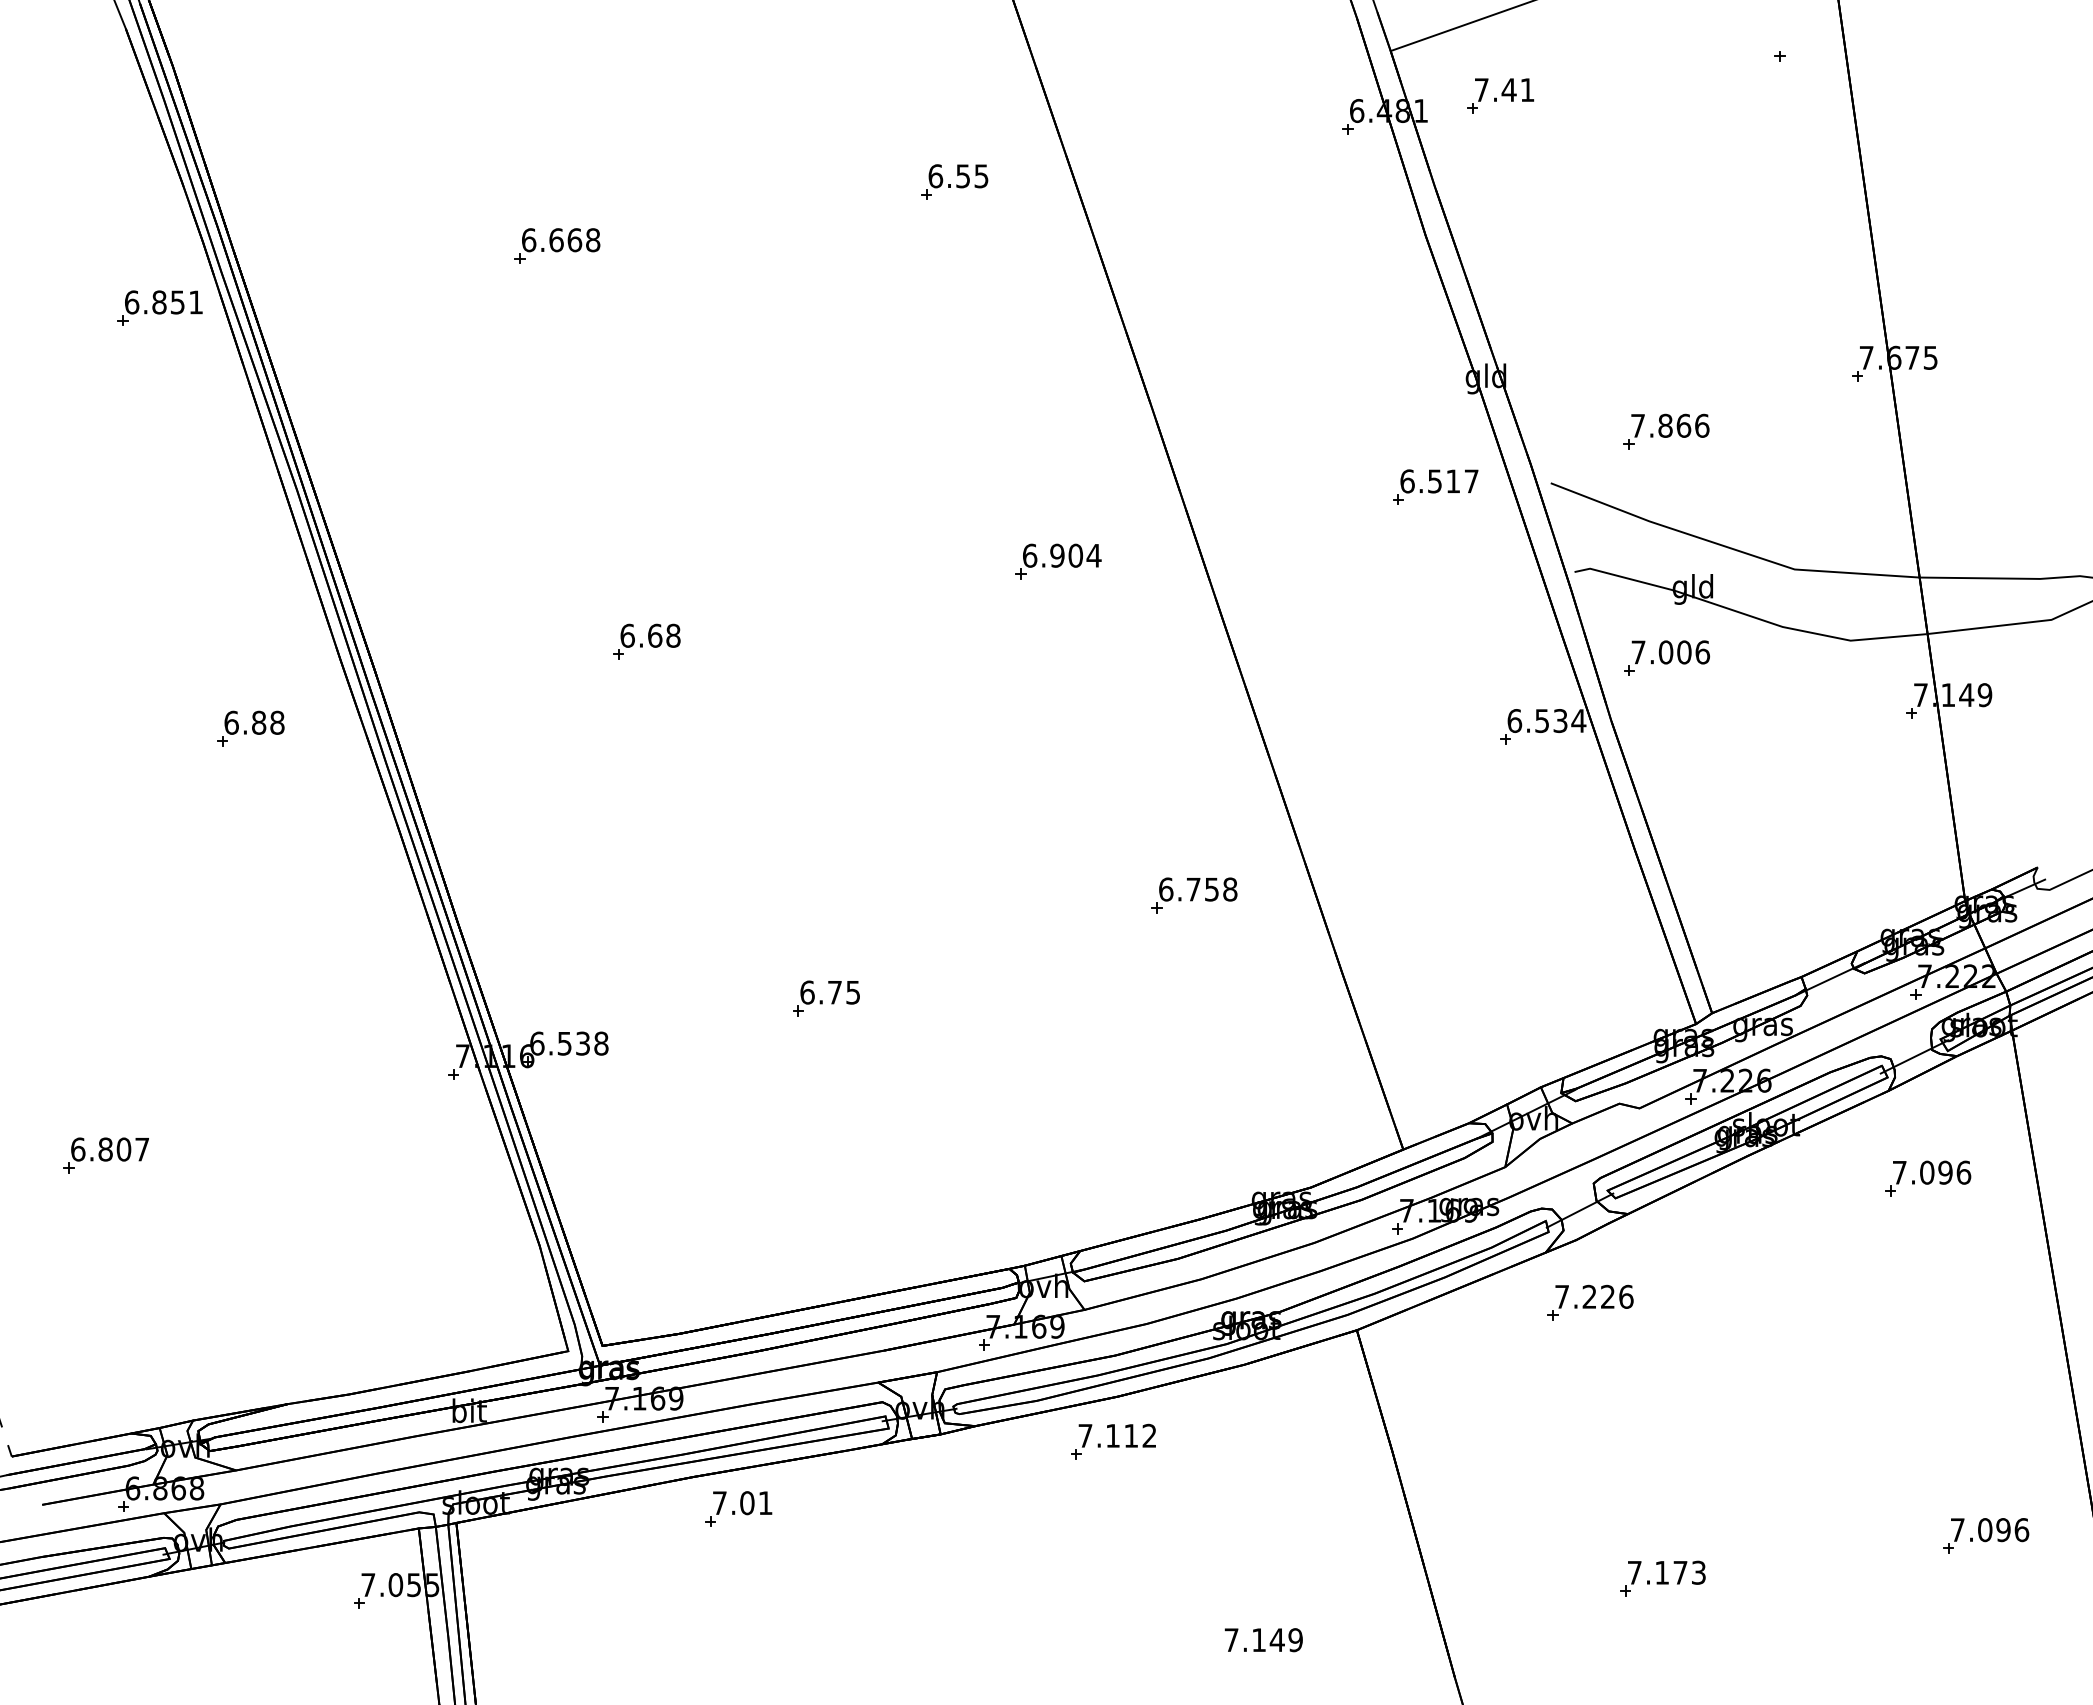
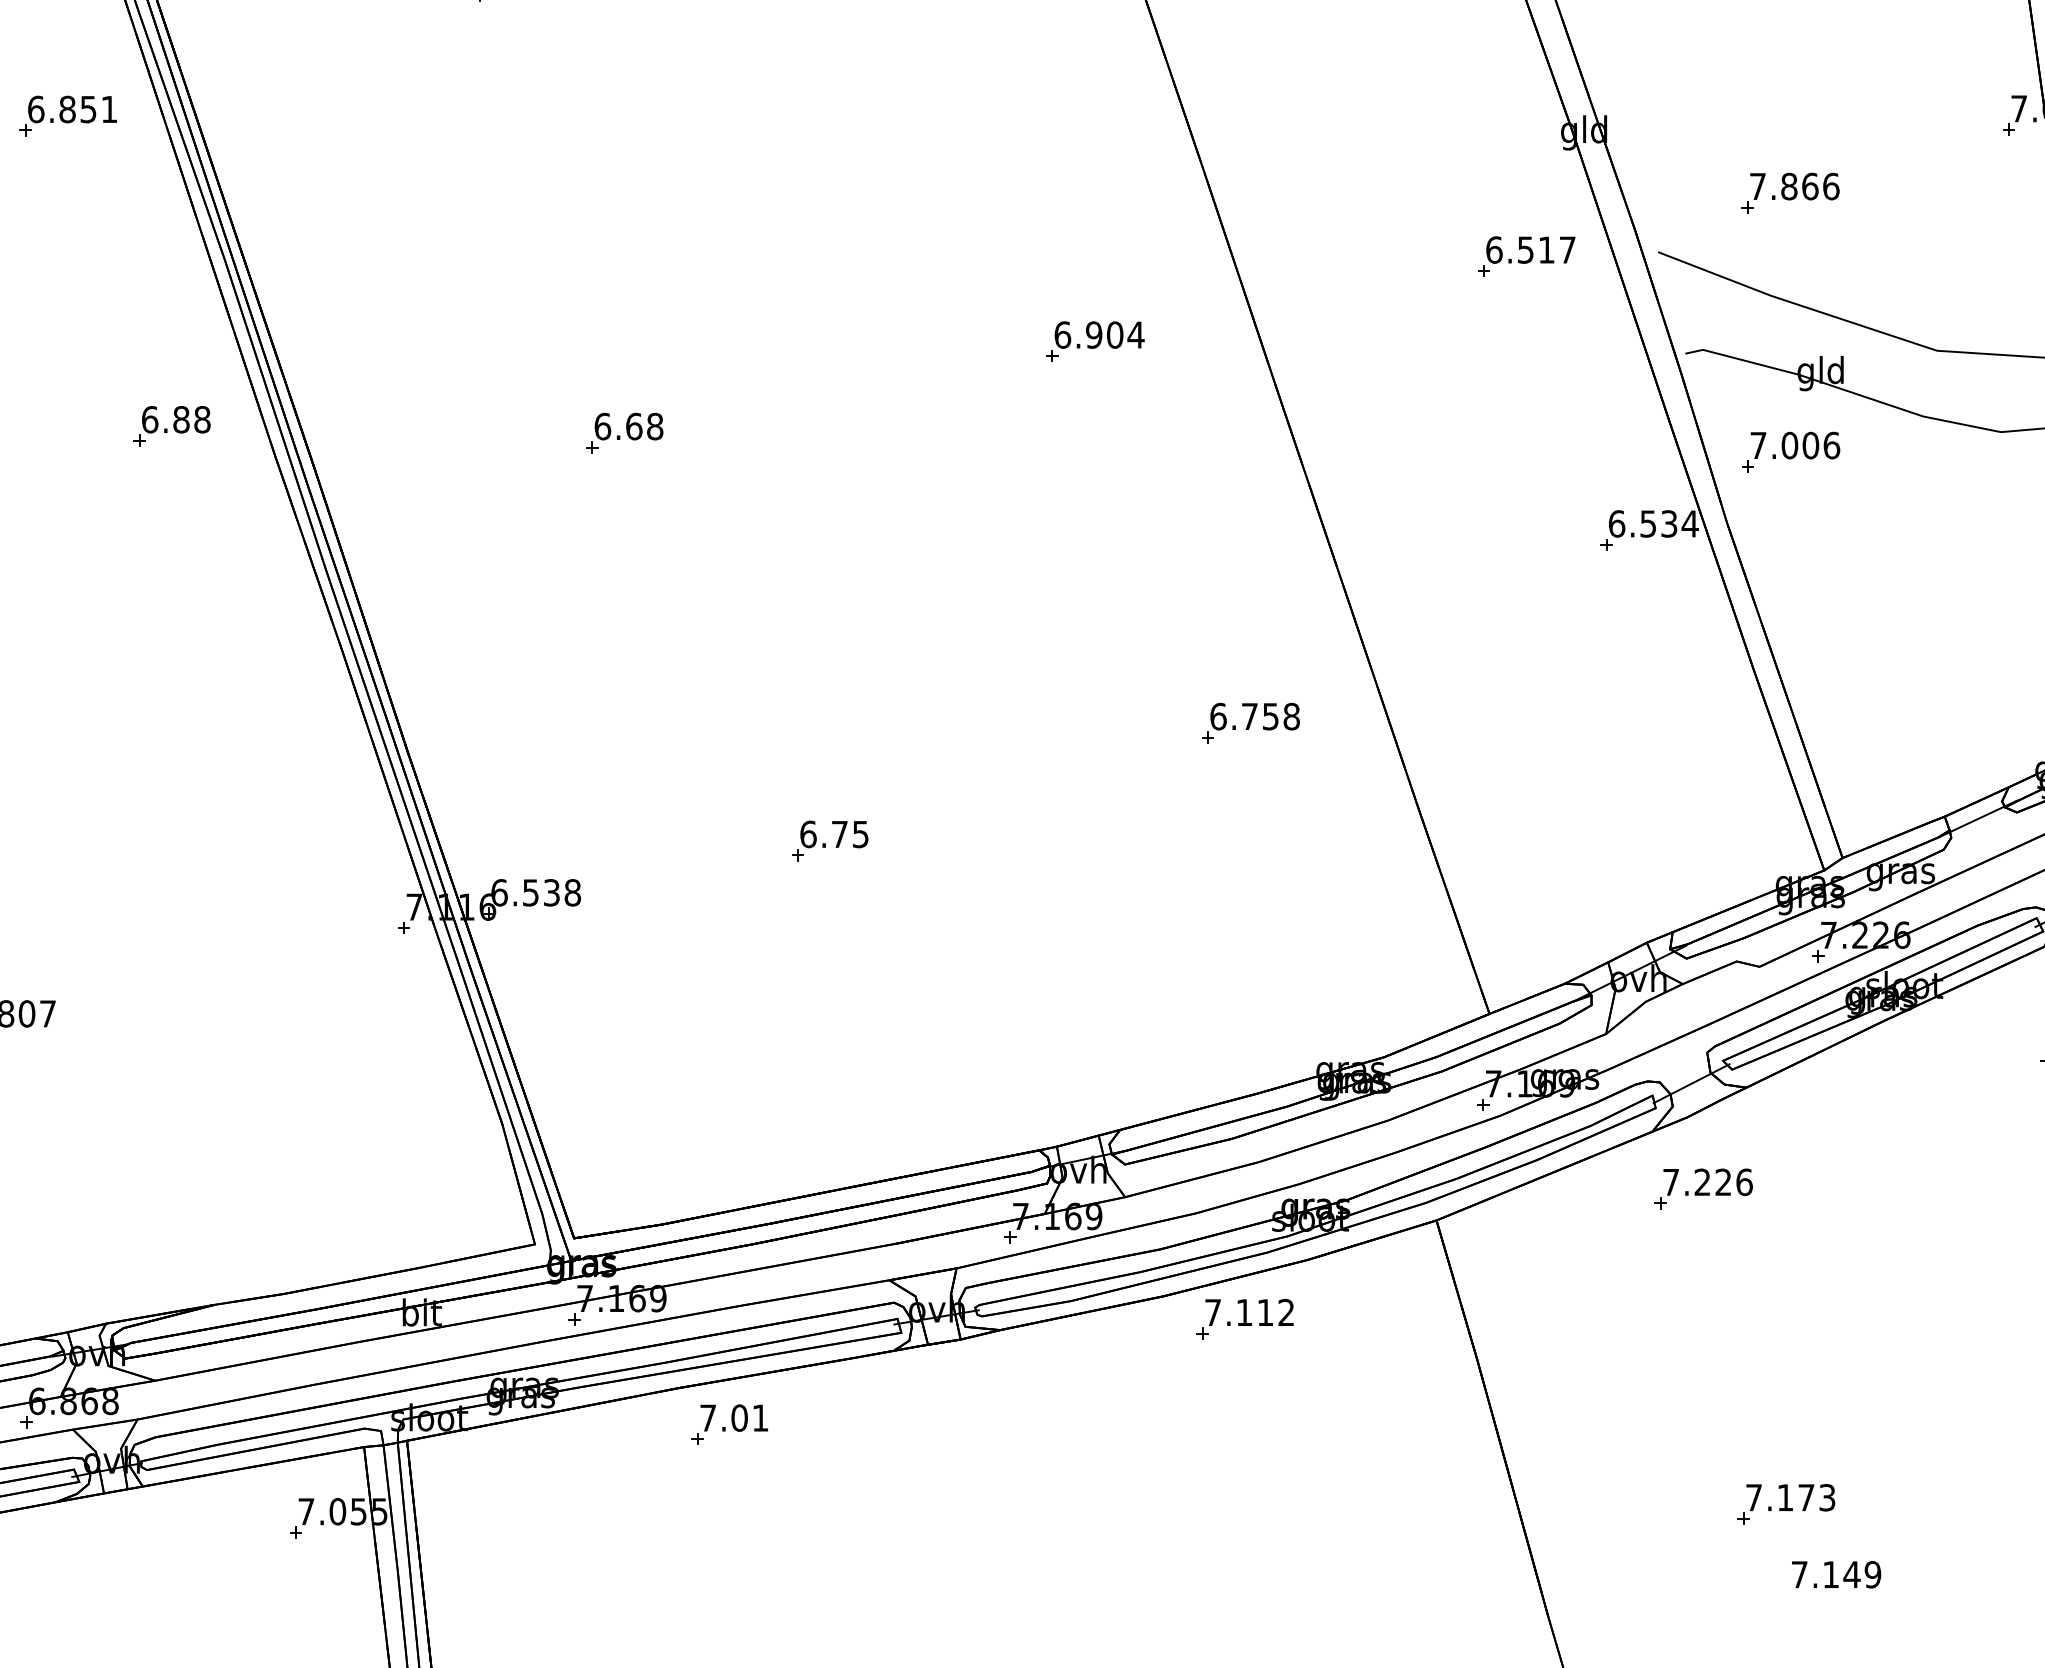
part: (159, 307) -> (67, 115), moved
part: (250, 728) -> (171, 426), moved
part: (1113, 1441) -> (1245, 1319), moved
text: (1263, 1640) -> (1836, 1575), moved

